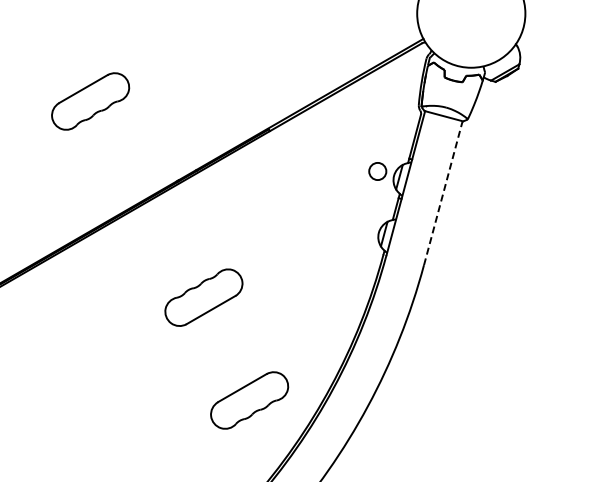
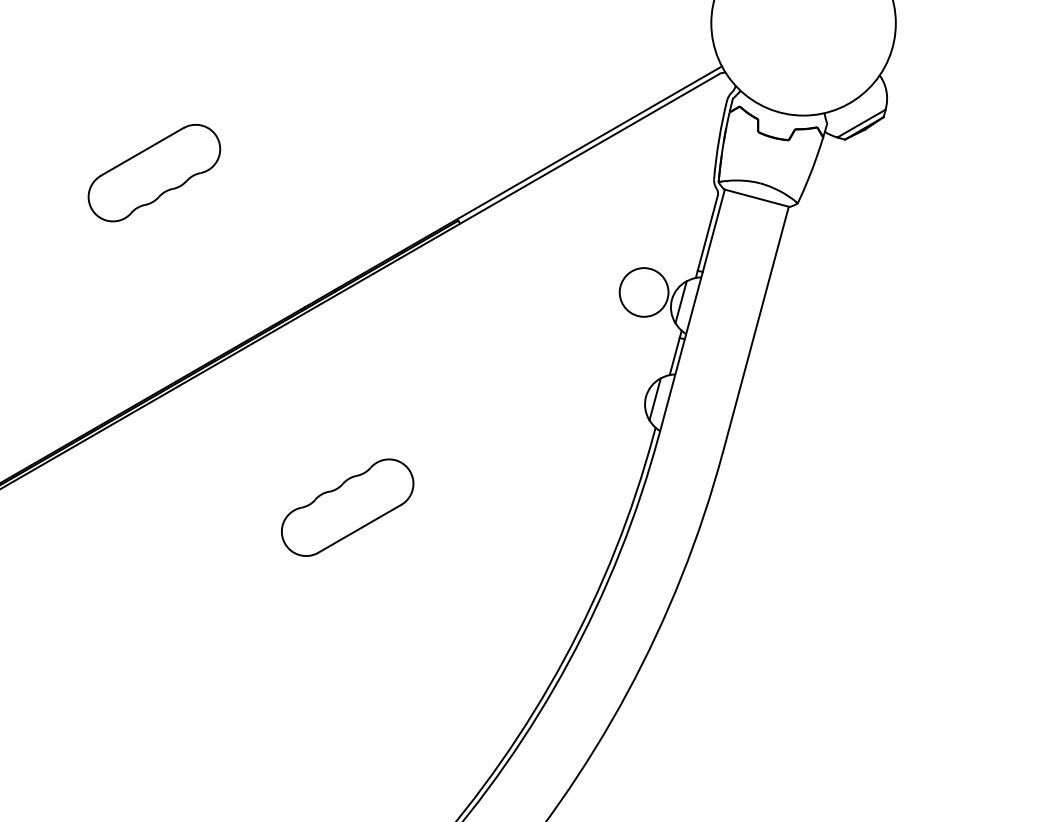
circle: (377, 171) -> (643, 292), size x1.67
line: (443, 193) -> (756, 329), dashed -> solid
part: (249, 400) -> (425, 682), removed

